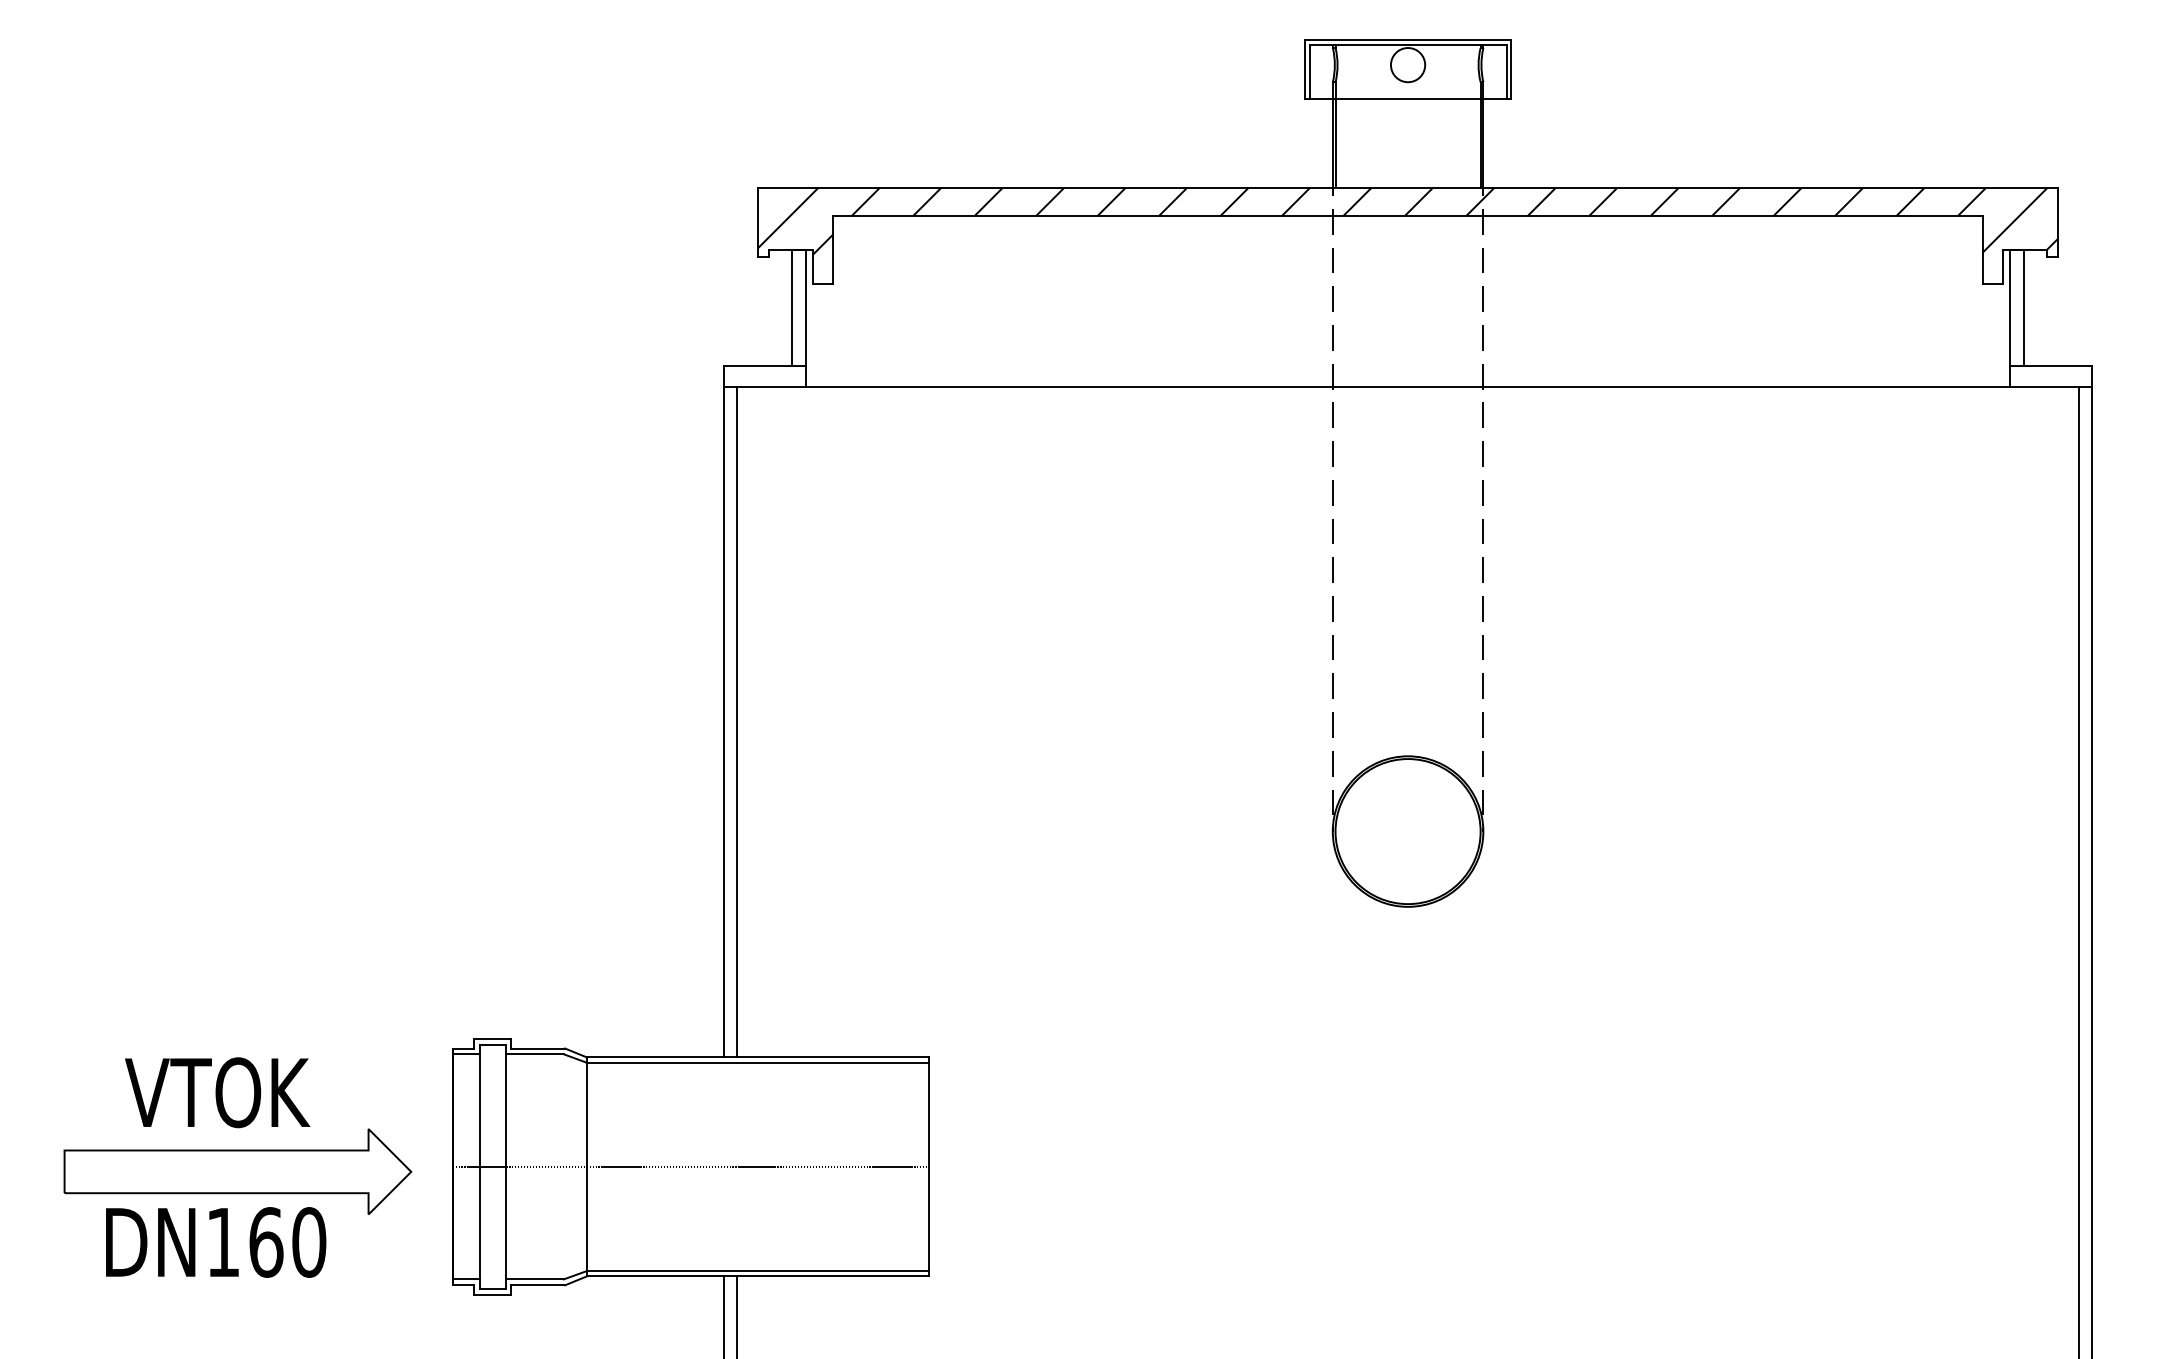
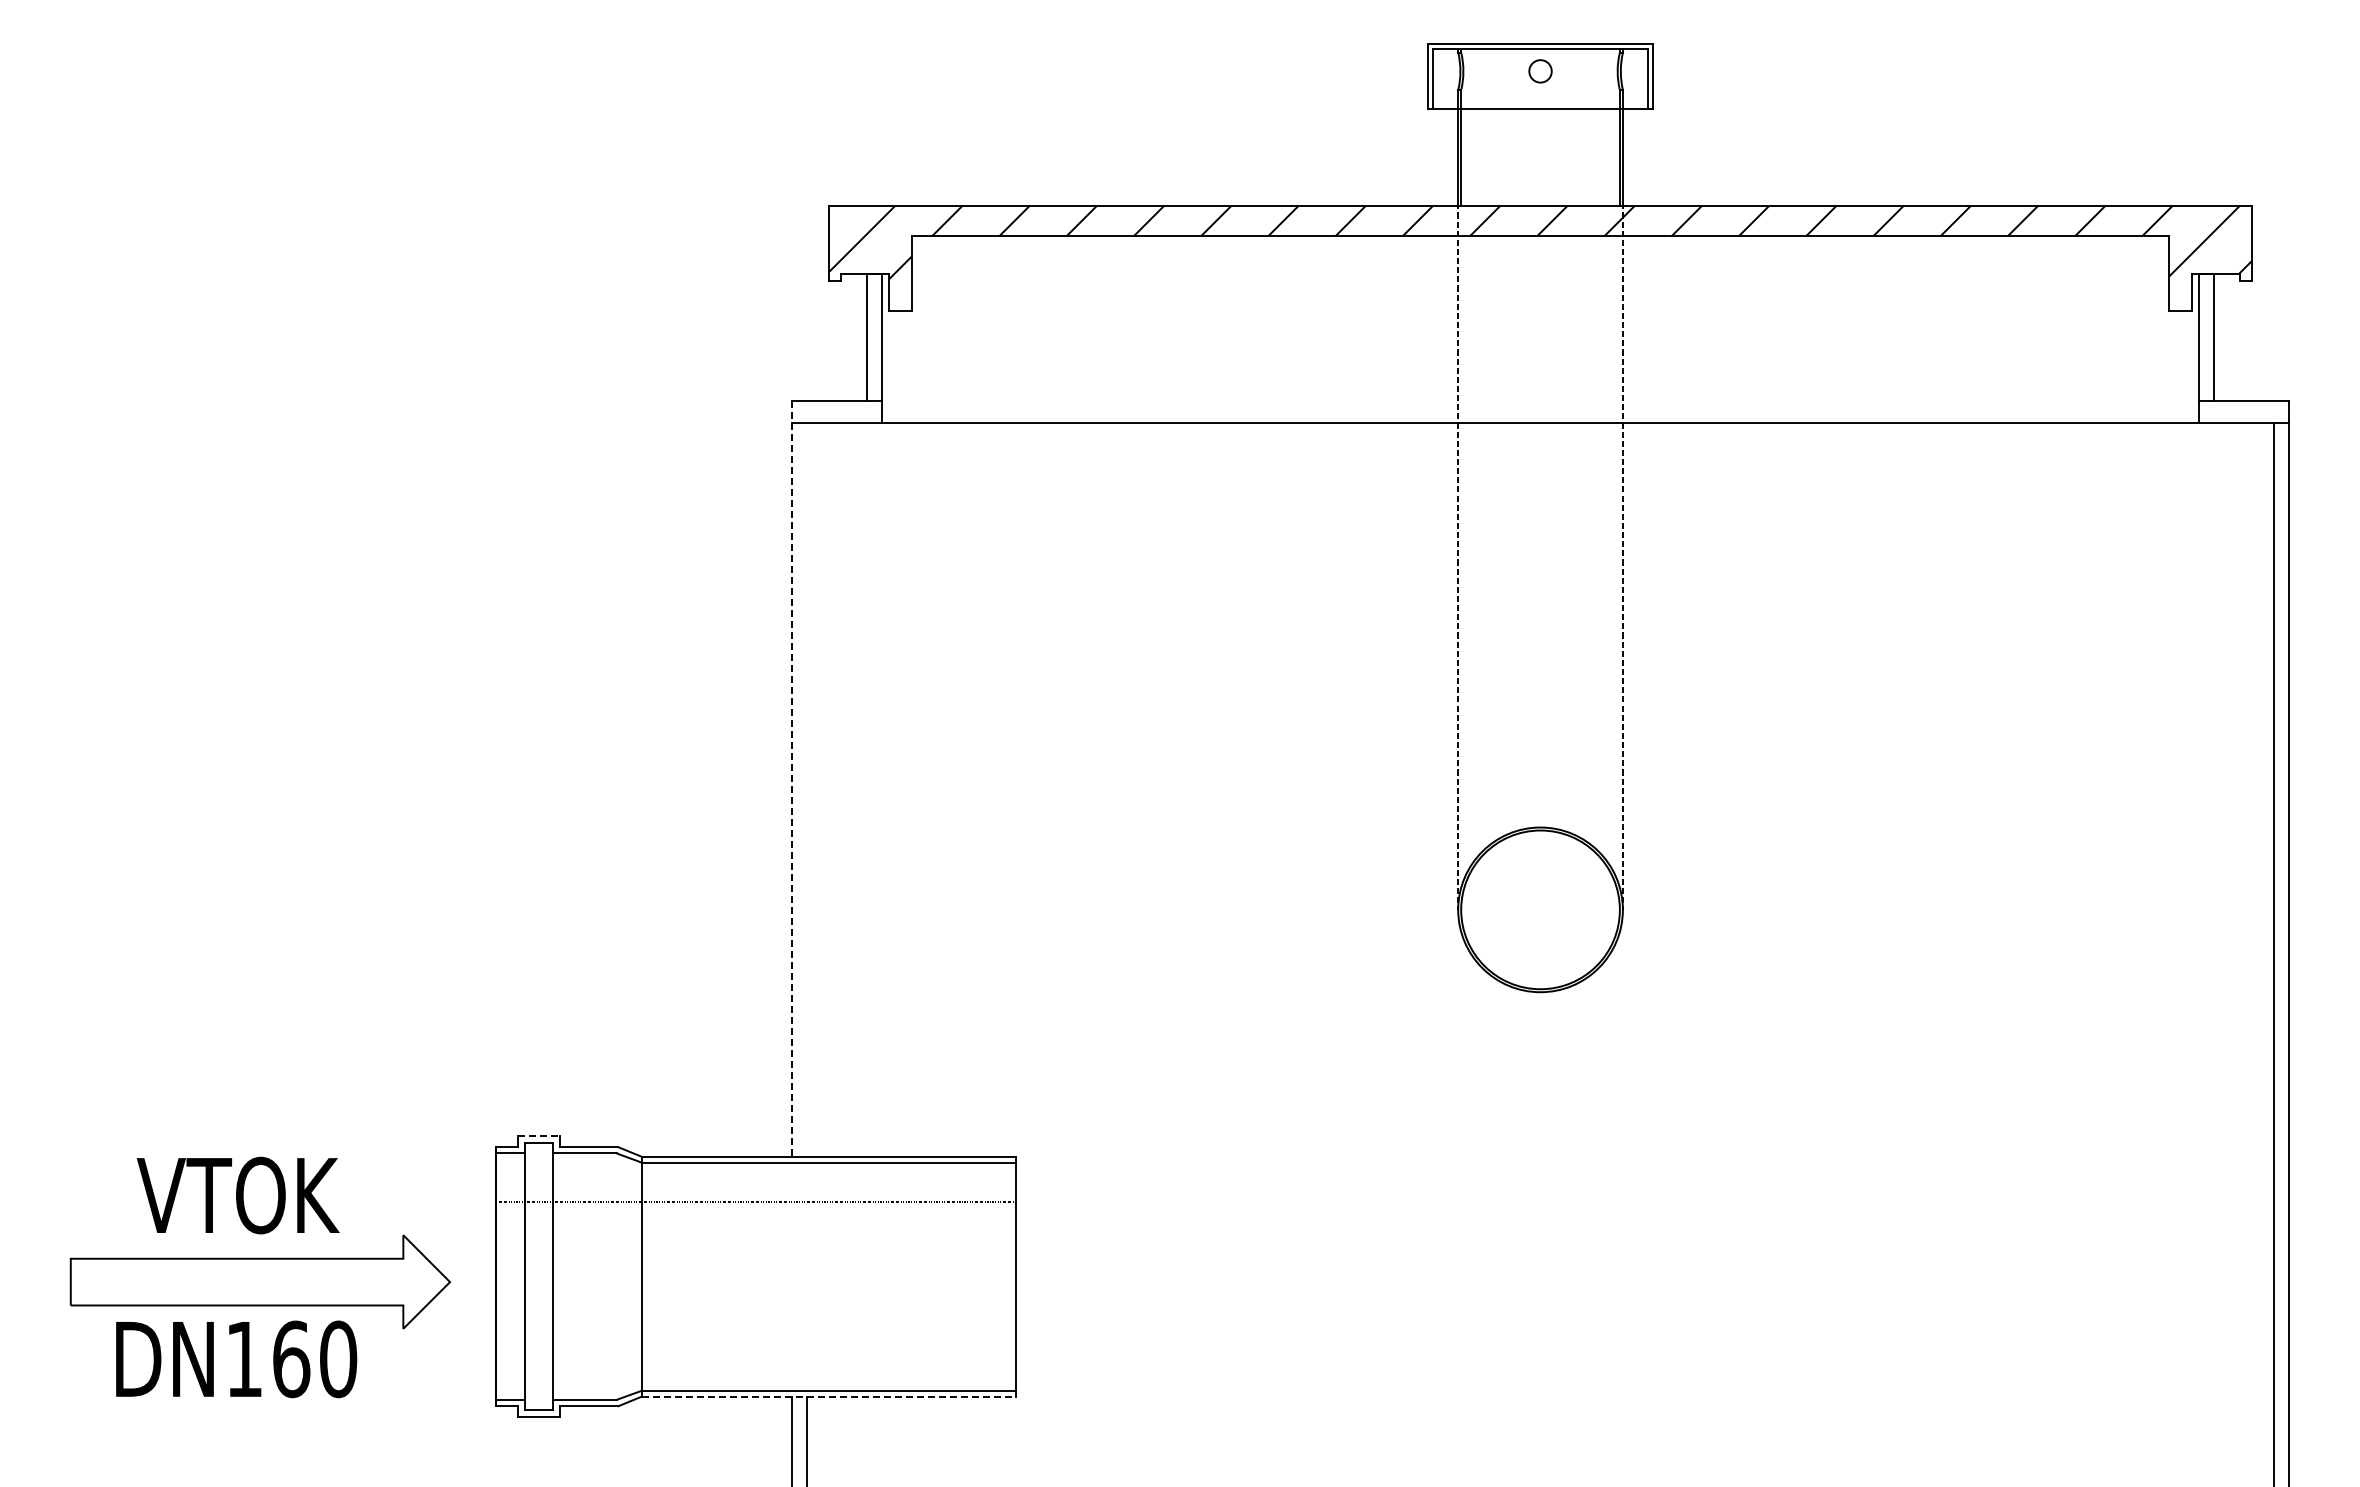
circle: (1408, 65) -> (1540, 71), size x0.6
line: (723, 712) -> (791, 779), solid -> dashed
line: (737, 721) -> (806, 789), removed
line: (493, 1038) -> (539, 1136), solid -> dashed
line: (691, 1166) -> (756, 1201), moved
line: (758, 1276) -> (829, 1396), solid -> dashed

